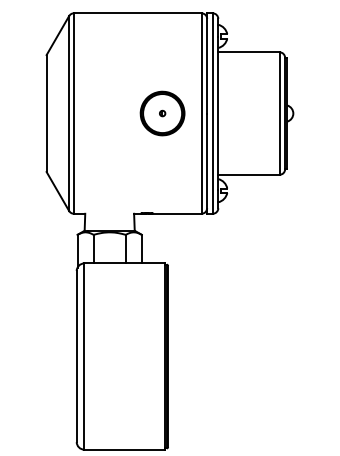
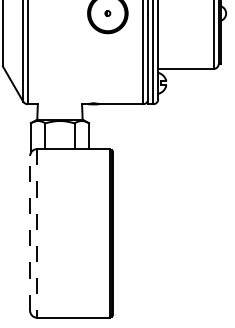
line: (76, 356) -> (29, 233), solid -> dashed
line: (84, 357) -> (37, 234), solid -> dashed

